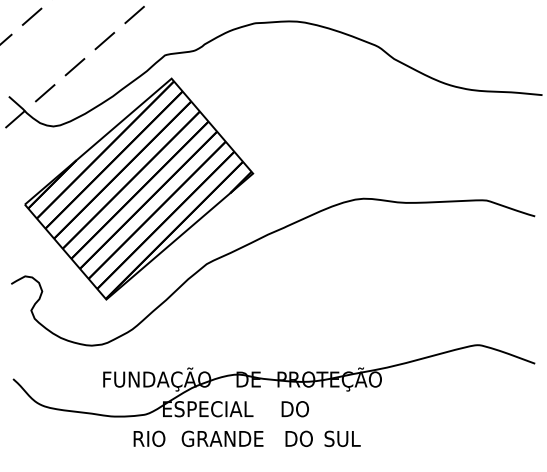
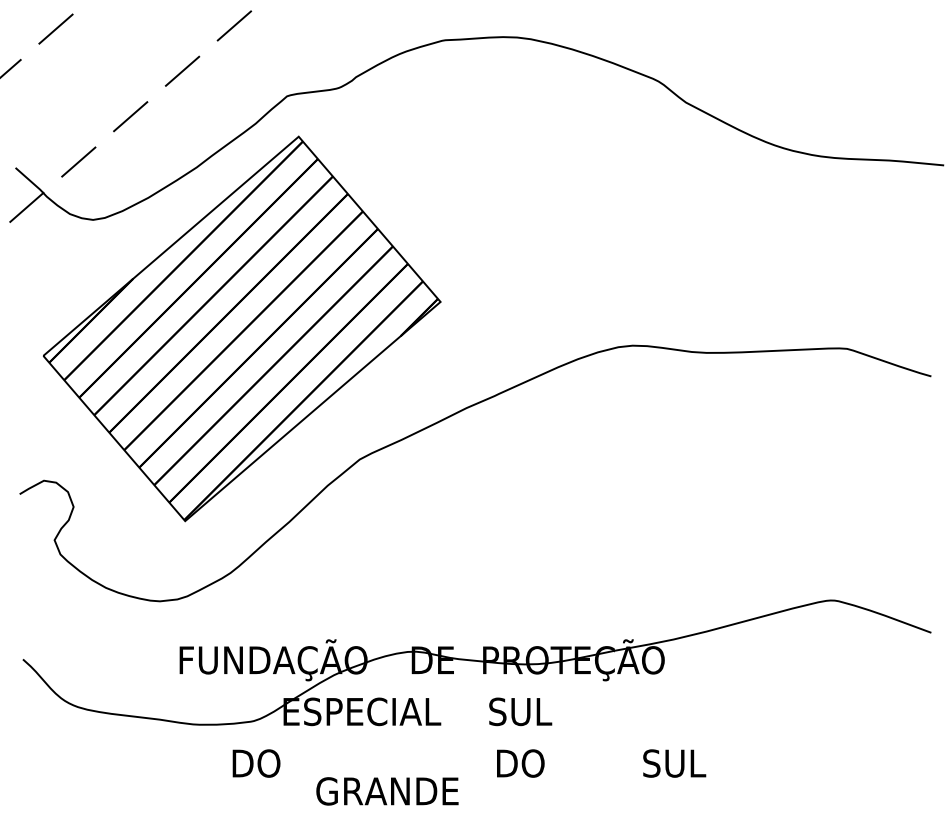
text: (299, 409) -> (521, 712), DO -> SUL
text: (150, 438) -> (261, 762), RIO -> DO
text: (222, 438) -> (387, 790), moved
text: (342, 438) -> (674, 762), moved

